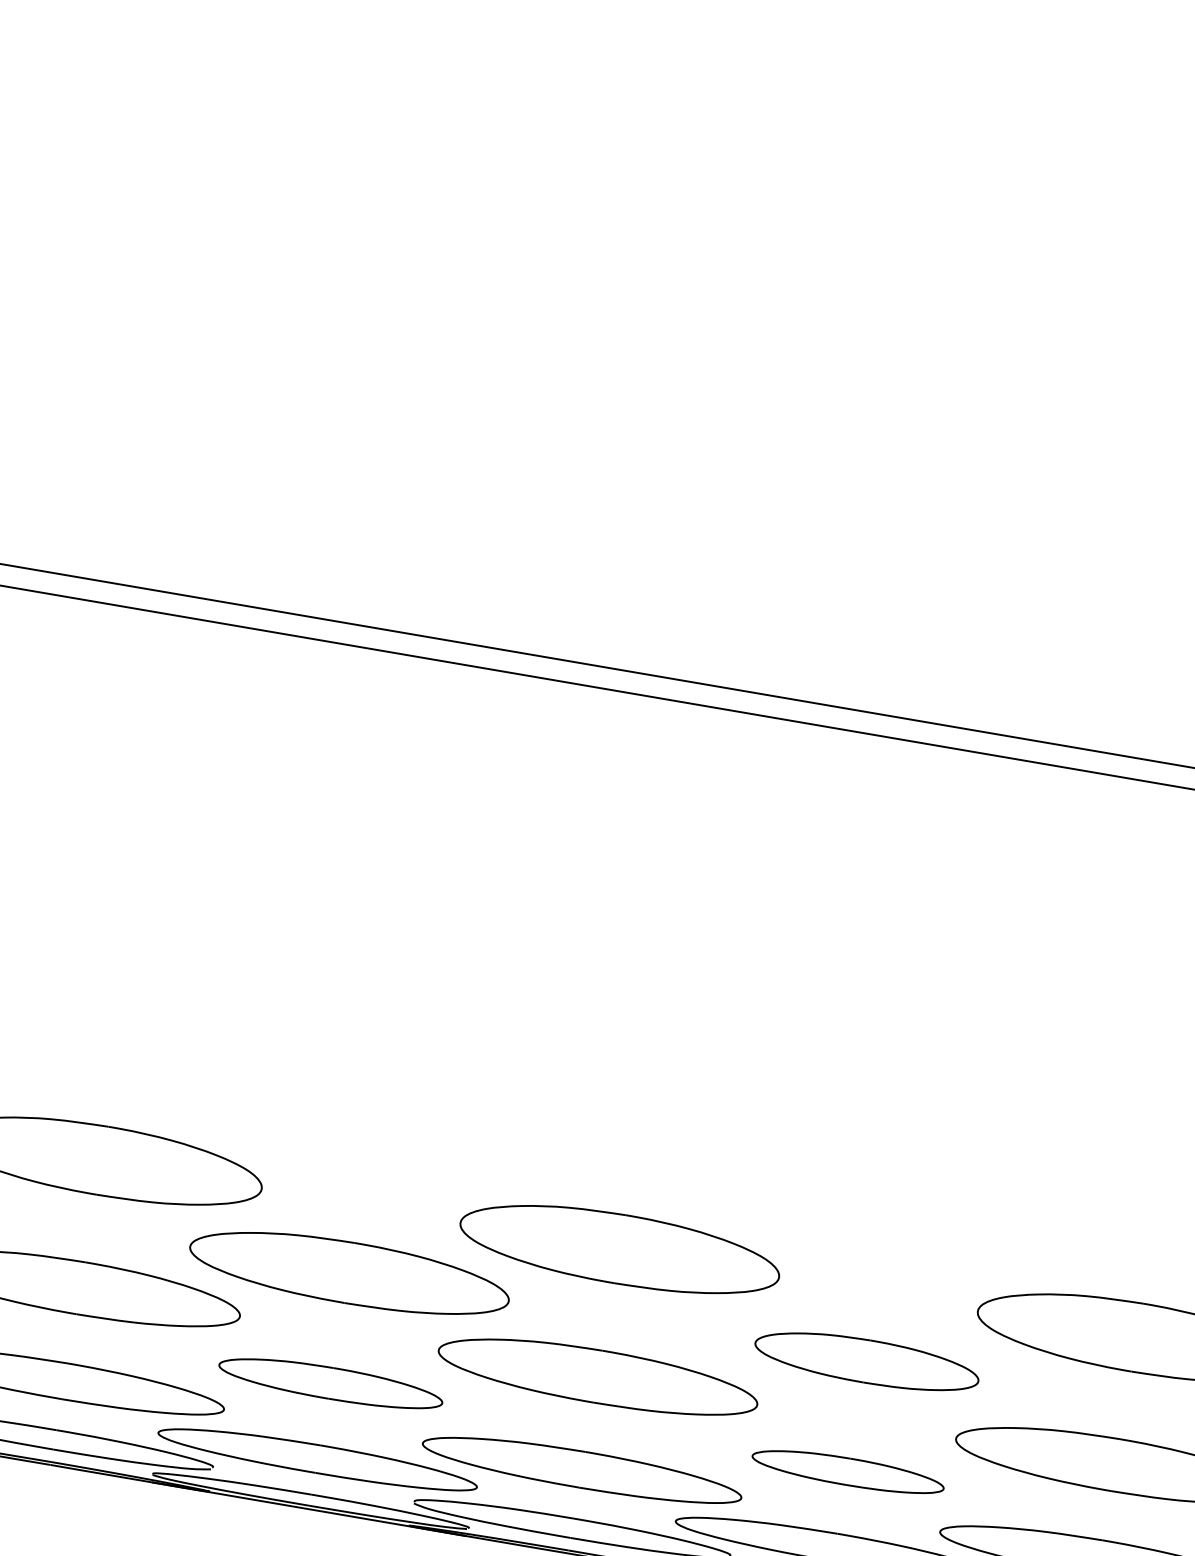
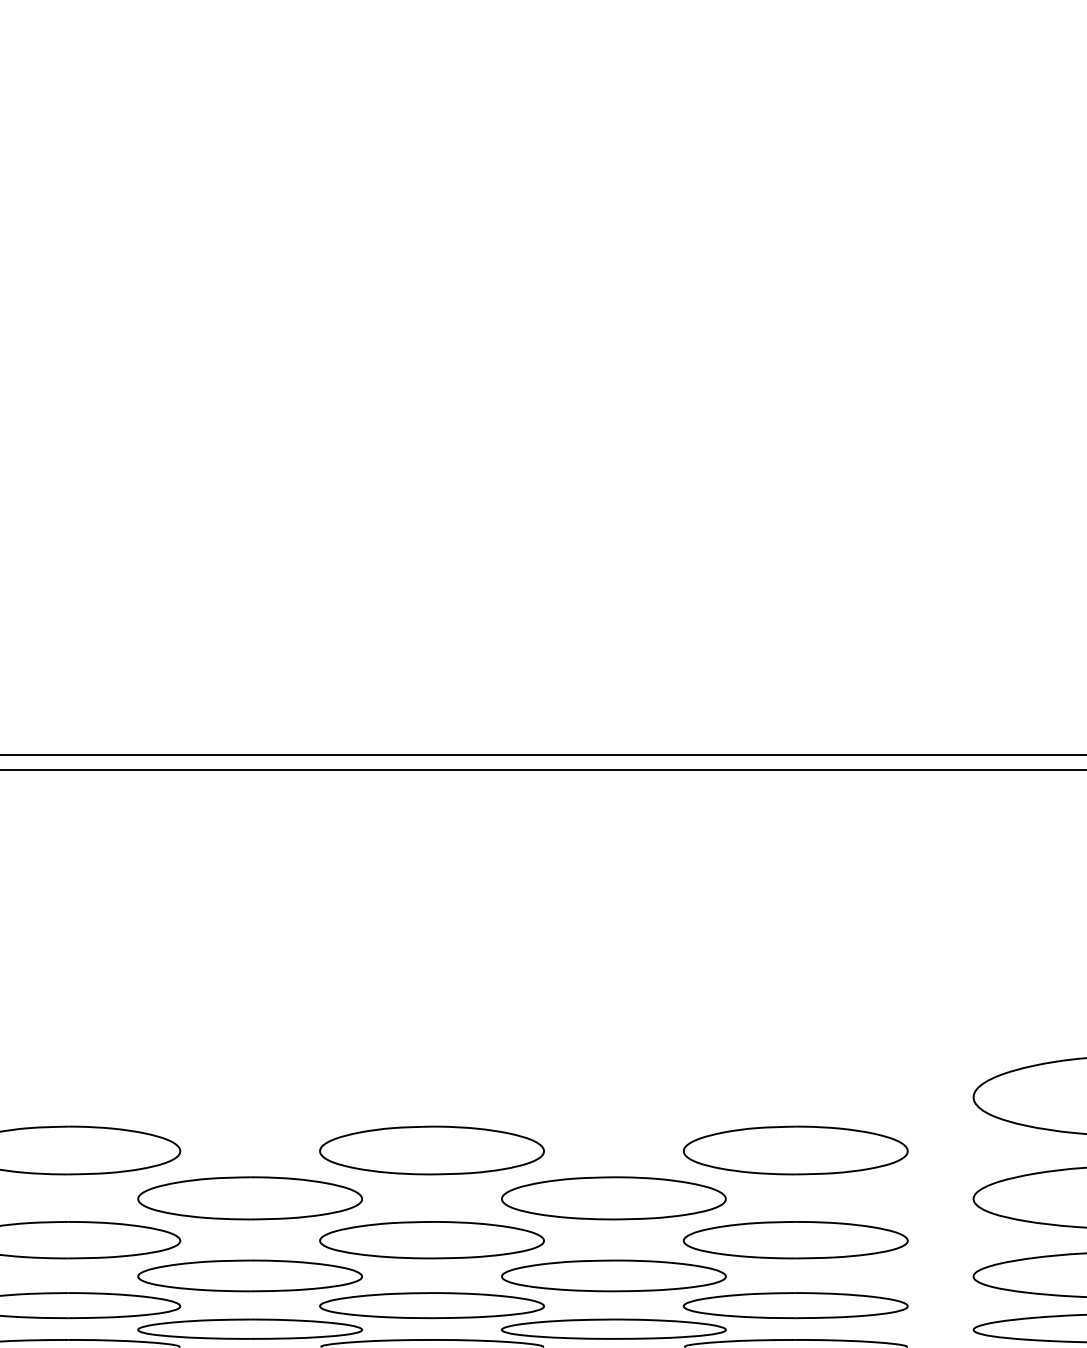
part: (866, 1361) -> (613, 1198), size x1.43
part: (331, 1382) -> (250, 1275), size x1.43
part: (847, 1471) -> (613, 1275), size x1.67

